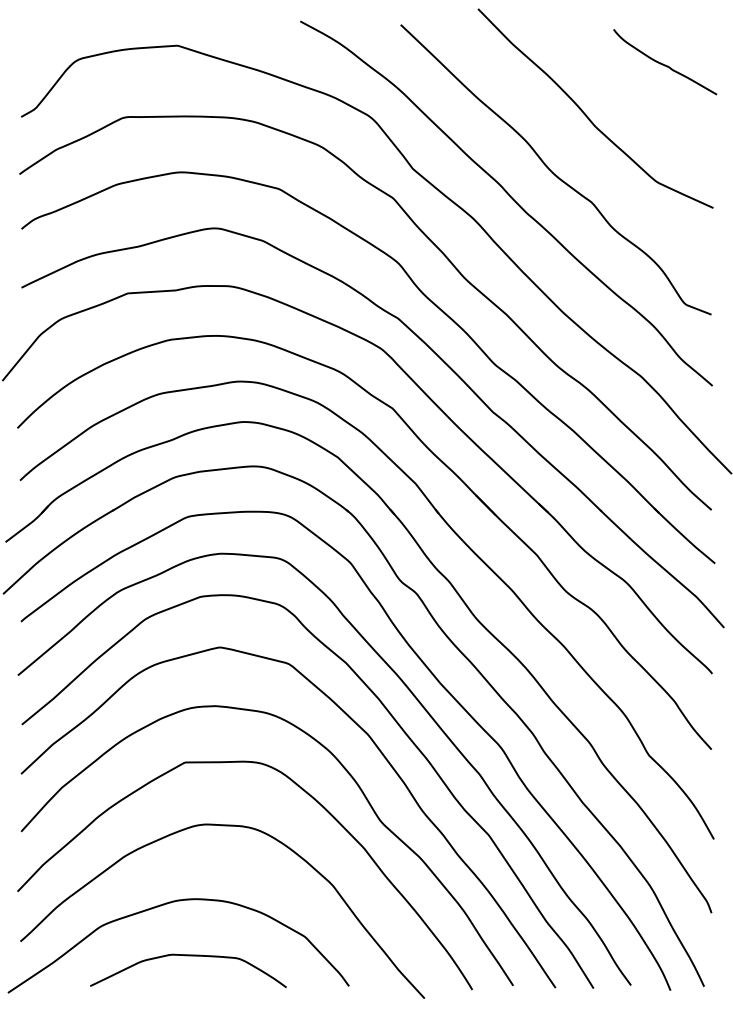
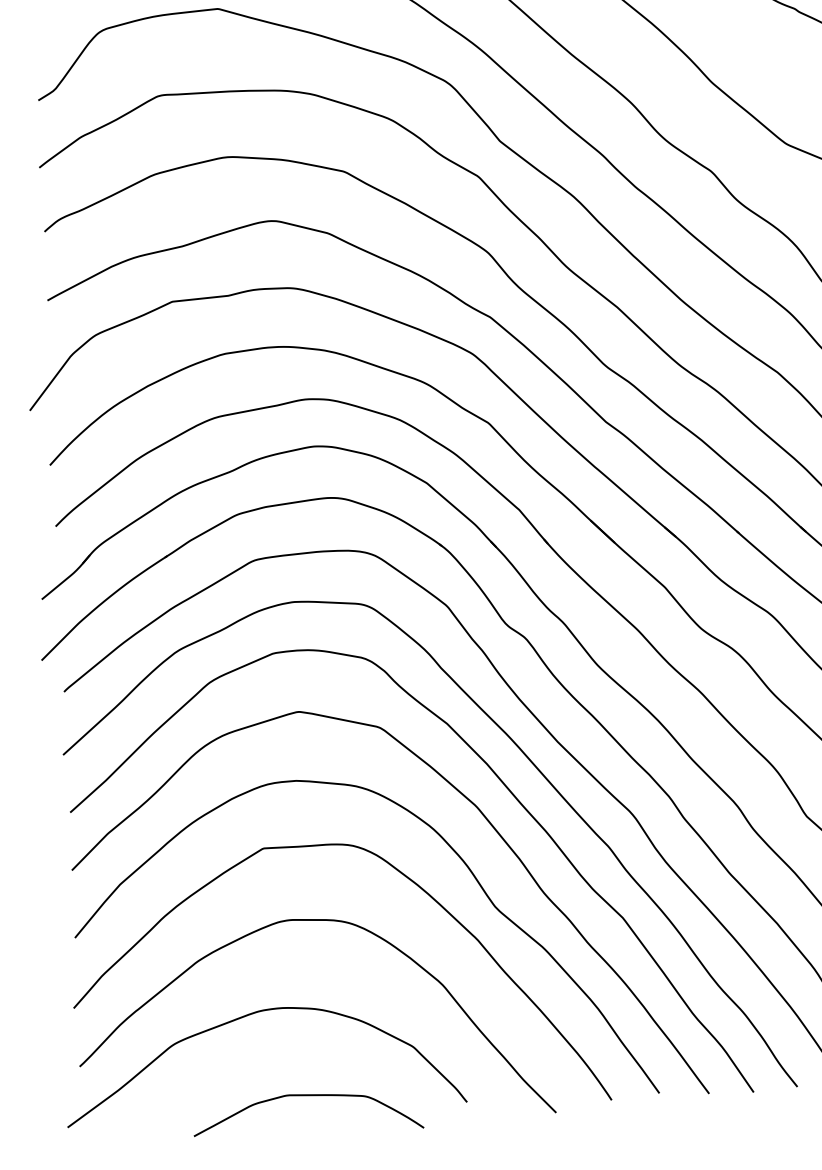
curve: (188, 956) -> (307, 1096), moved

